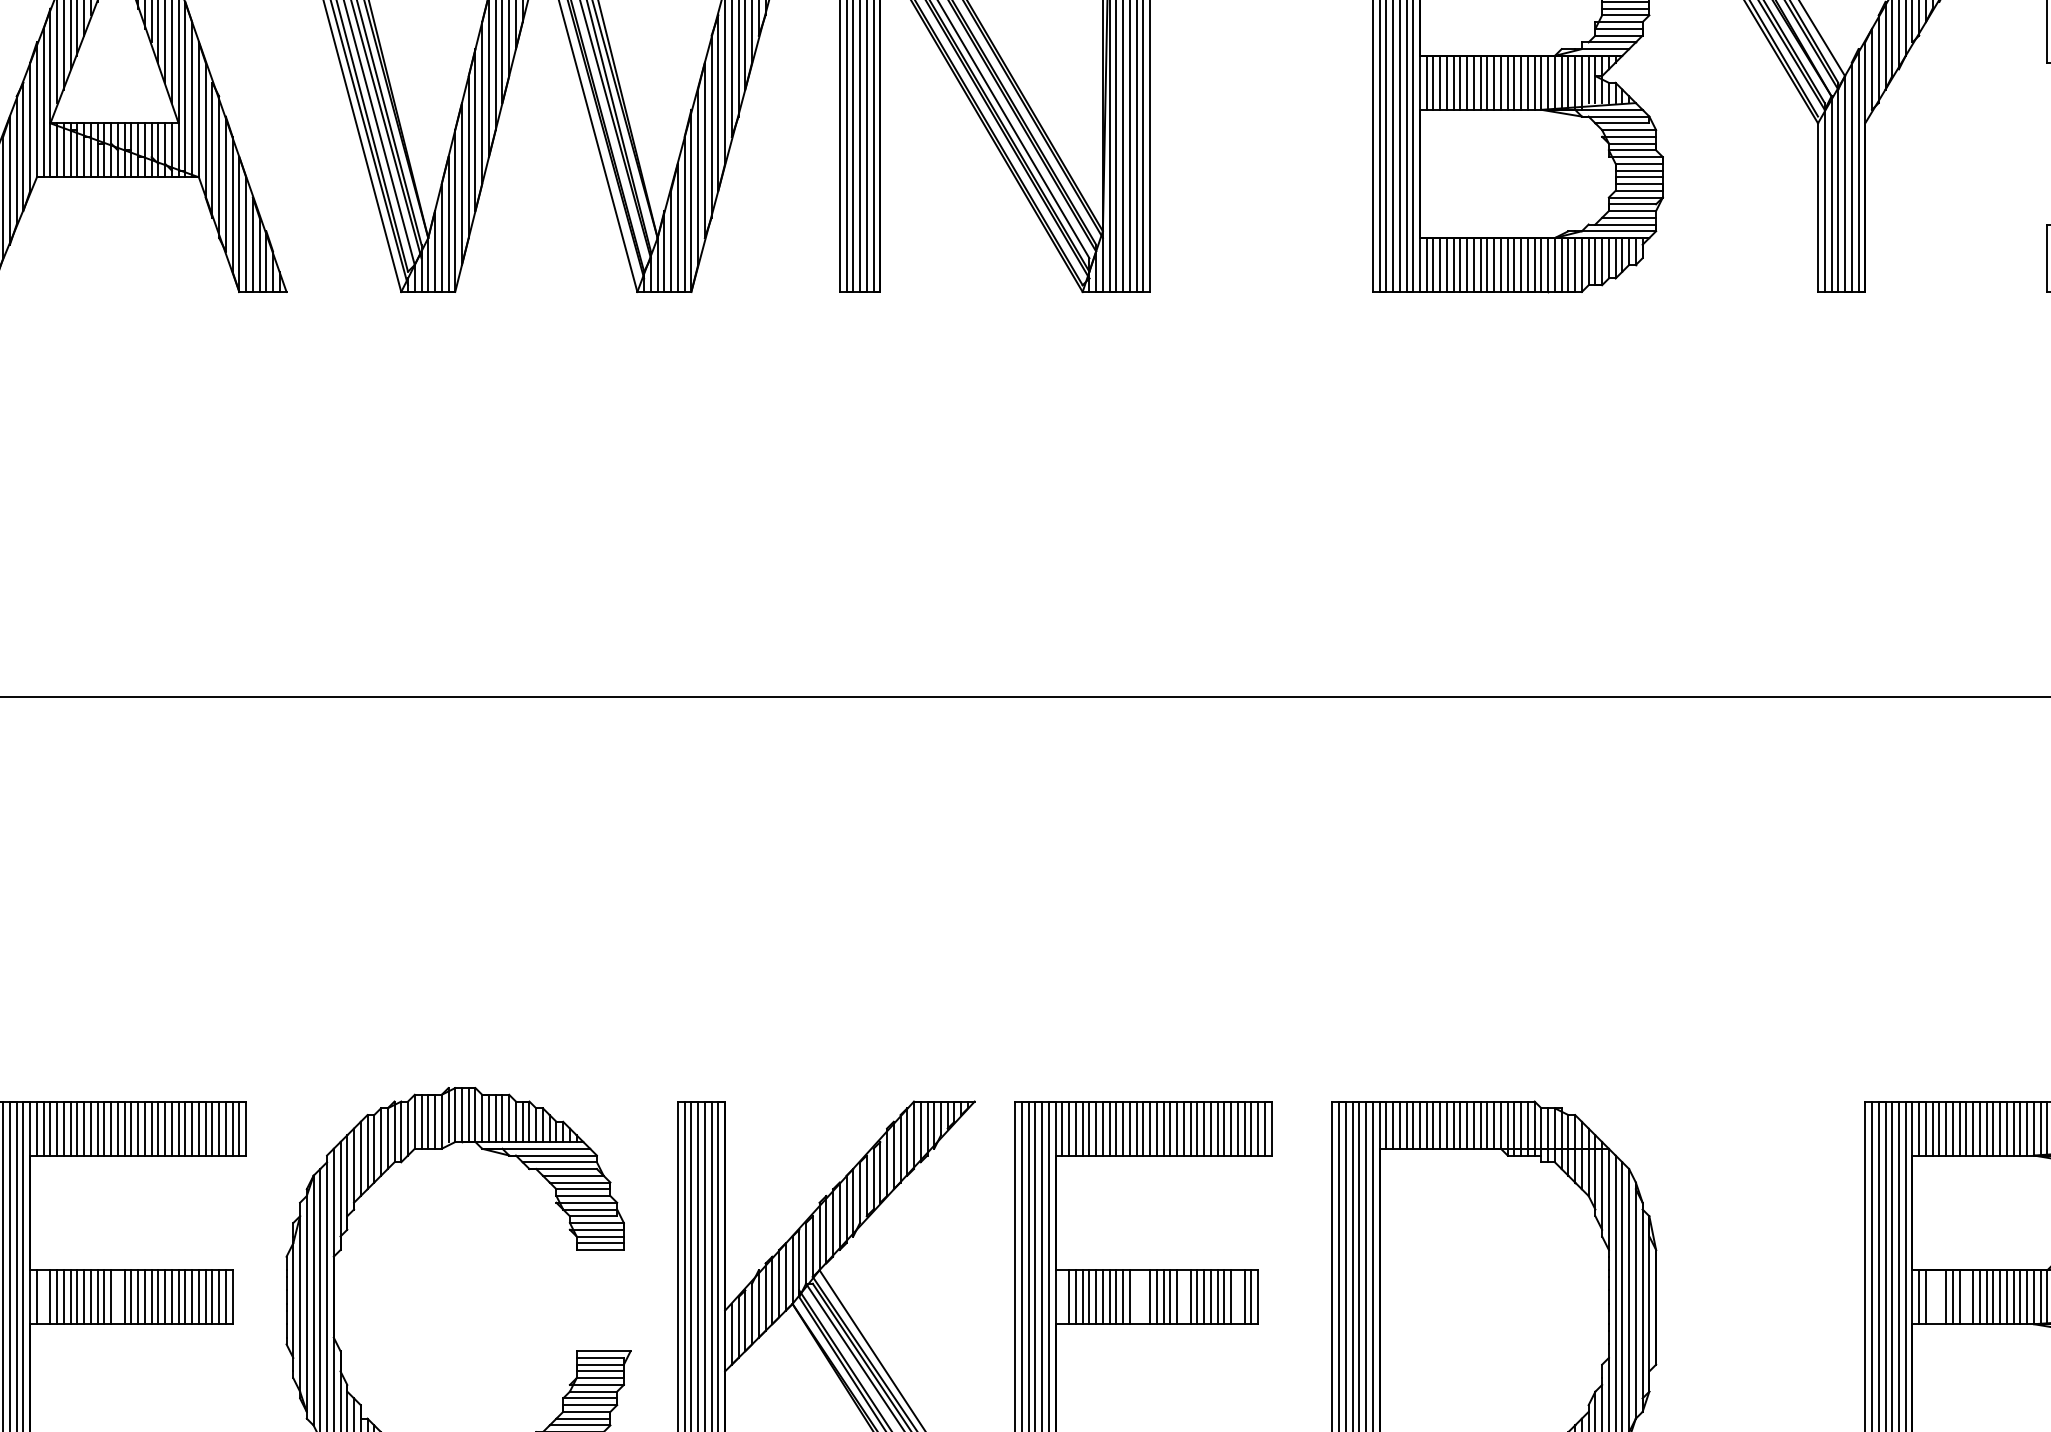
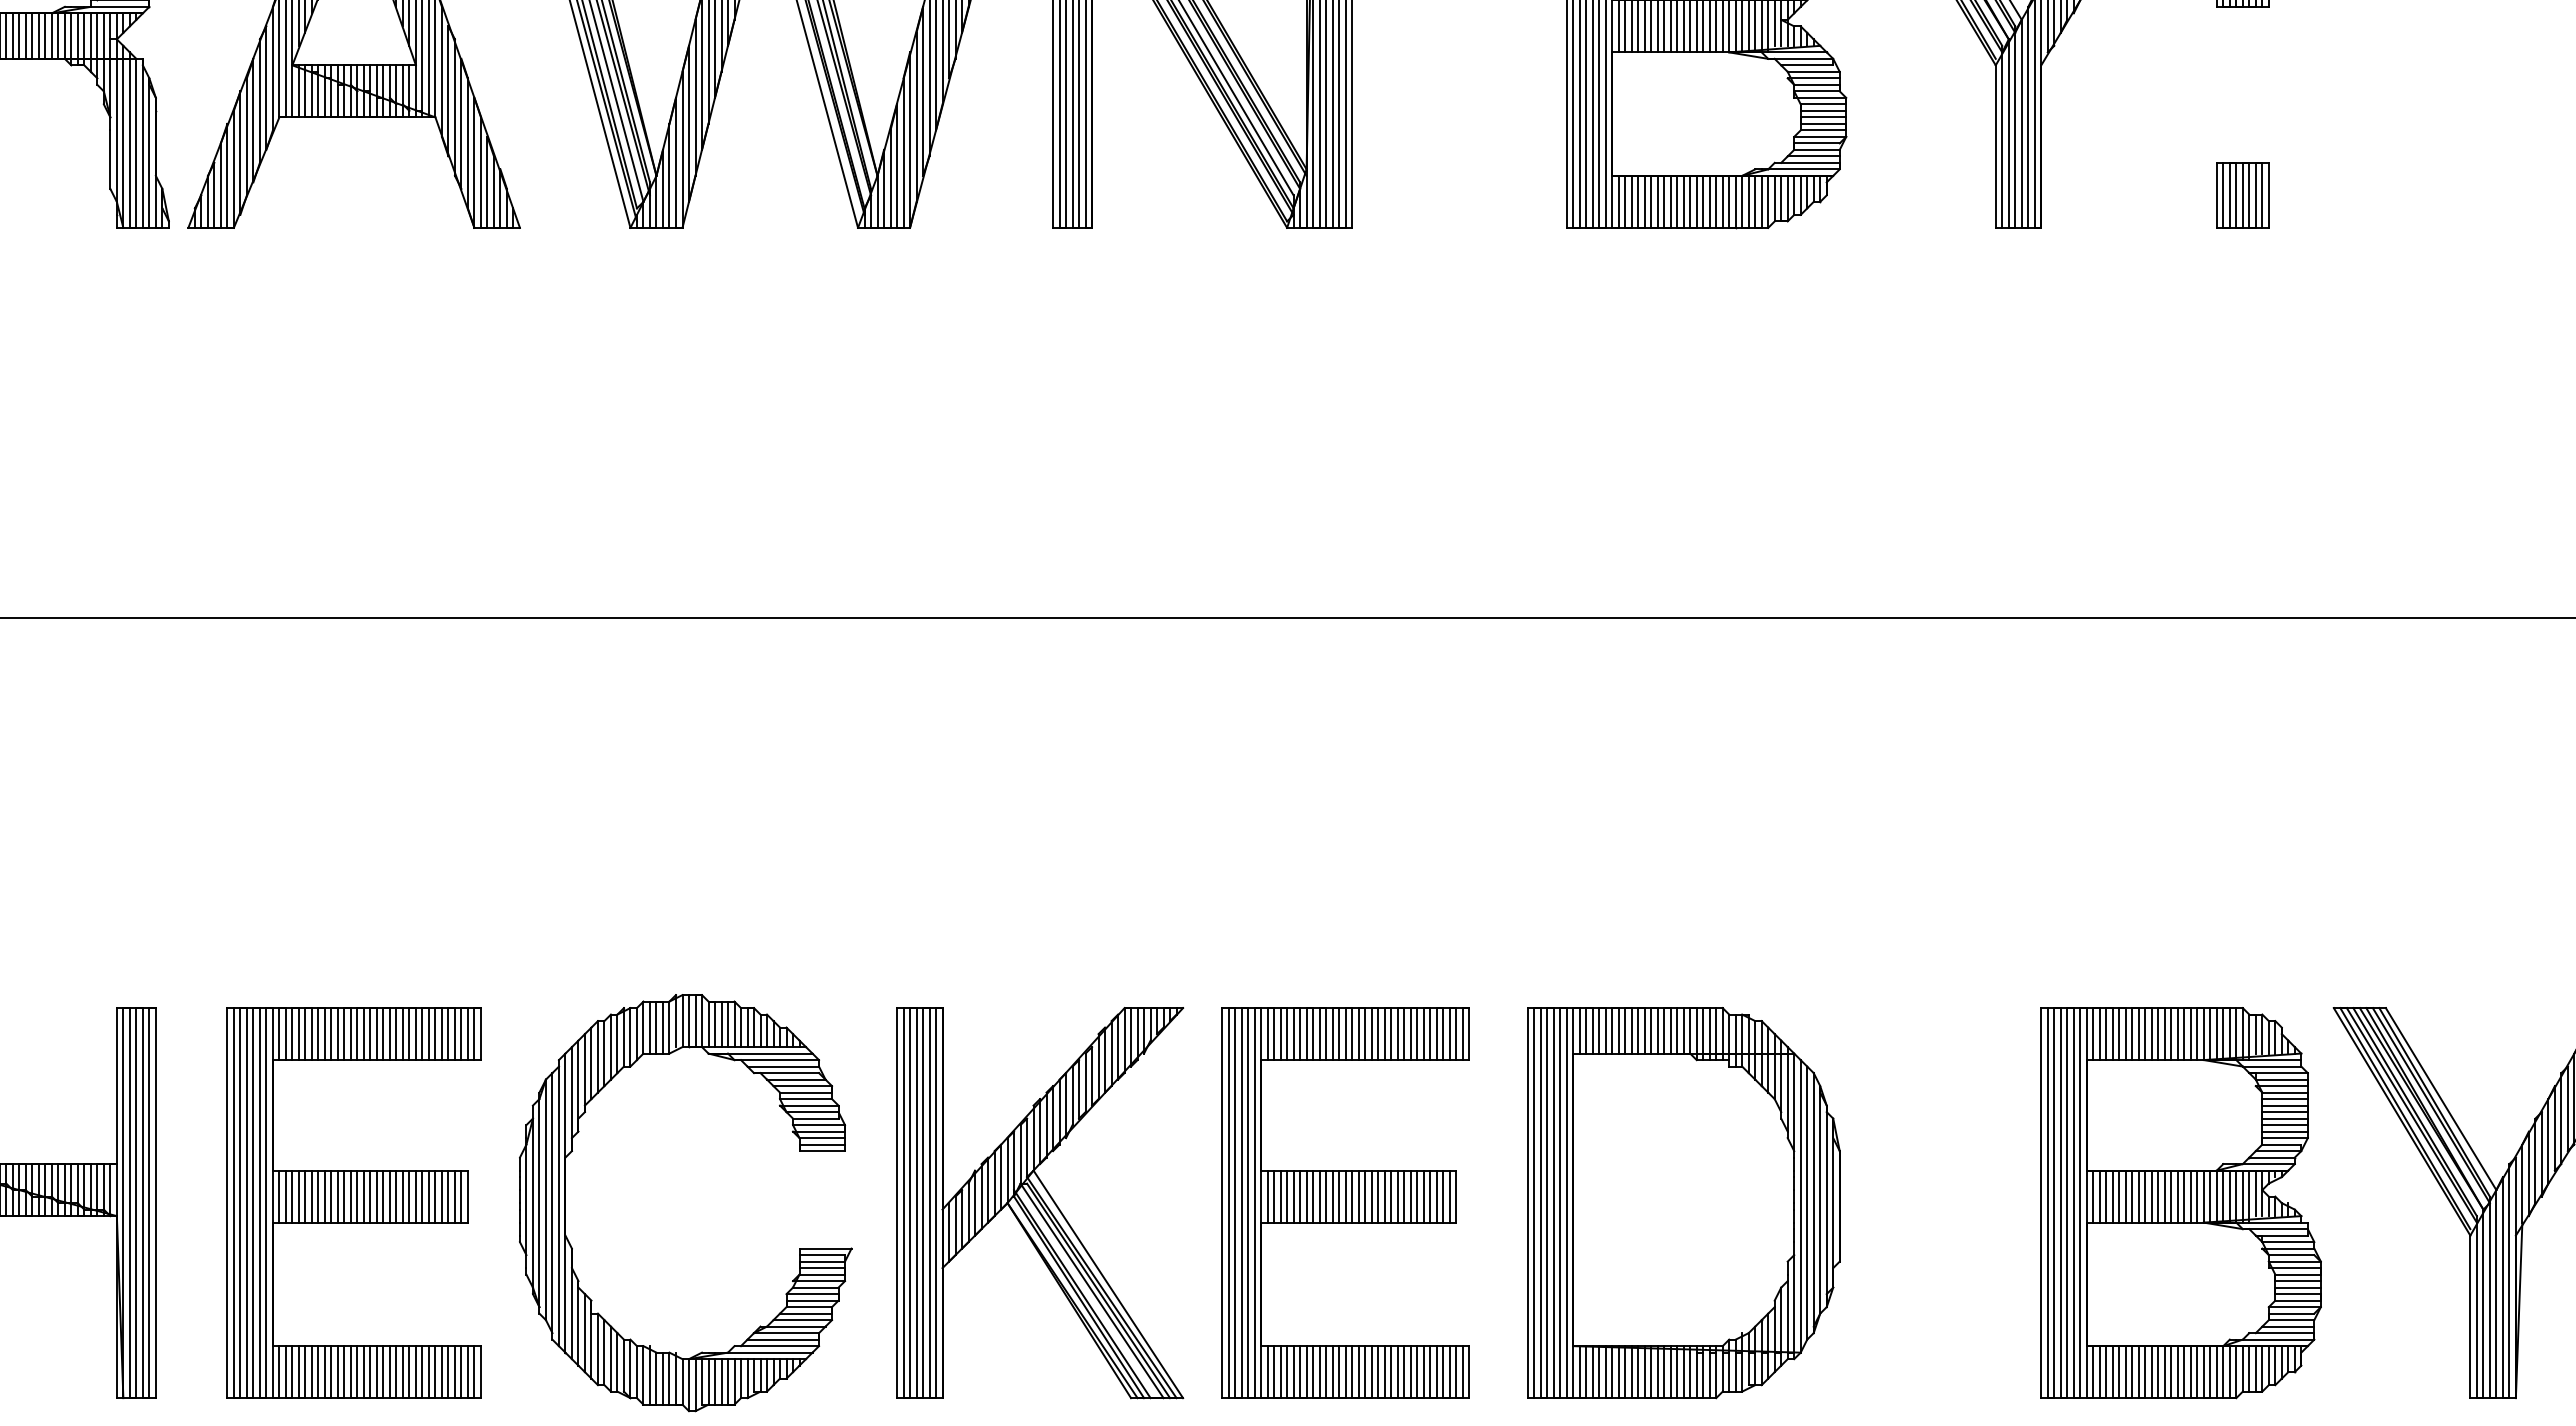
line: (43, 1297) -> (285, 1196), added
line: (118, 1297) -> (357, 1196), added
line: (1062, 1297) -> (1267, 1196), added
line: (1137, 1297) -> (1339, 1196), added
line: (1143, 1297) -> (1345, 1196), added
line: (1183, 1297) -> (1384, 1196), added
line: (1237, 1297) -> (1436, 1196), added
line: (1932, 1297) -> (2106, 1196), added
line: (1939, 1297) -> (2112, 1196), added
line: (1966, 1297) -> (2138, 1196), added

